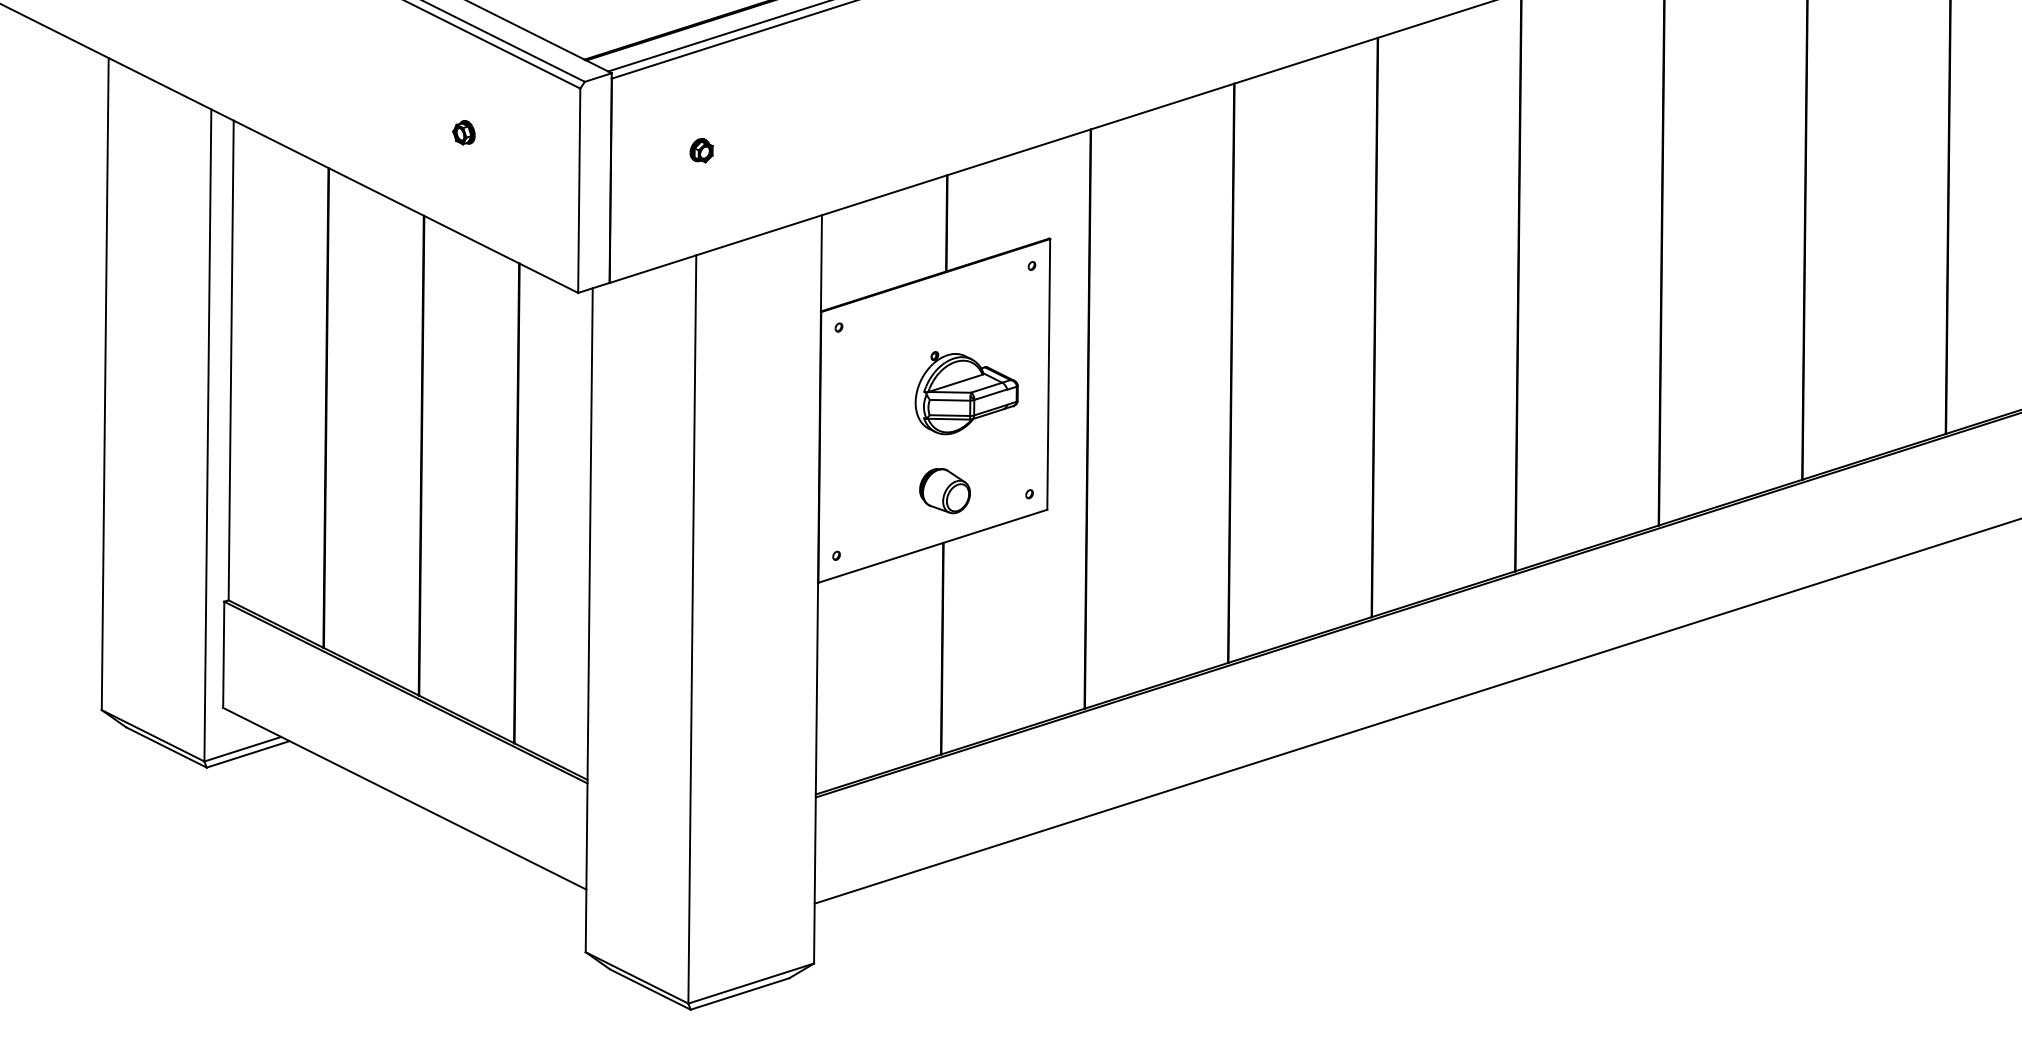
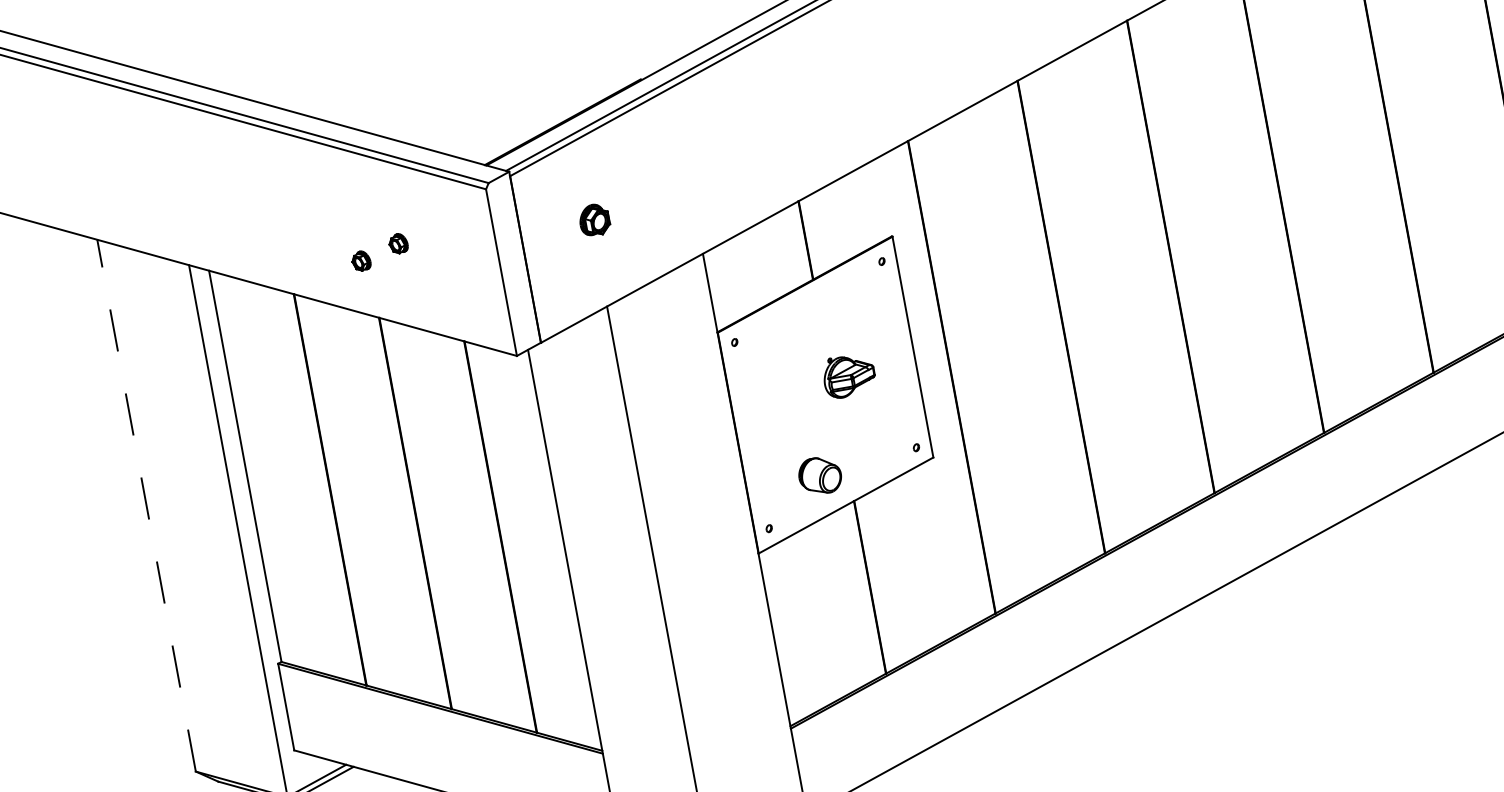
part: (415, 144) -> (360, 261), added
part: (701, 150) -> (594, 220), size x1.6
line: (105, 383) -> (146, 505), solid -> dashed
part: (966, 393) -> (849, 375), size x0.6
part: (944, 491) -> (819, 476), moved

